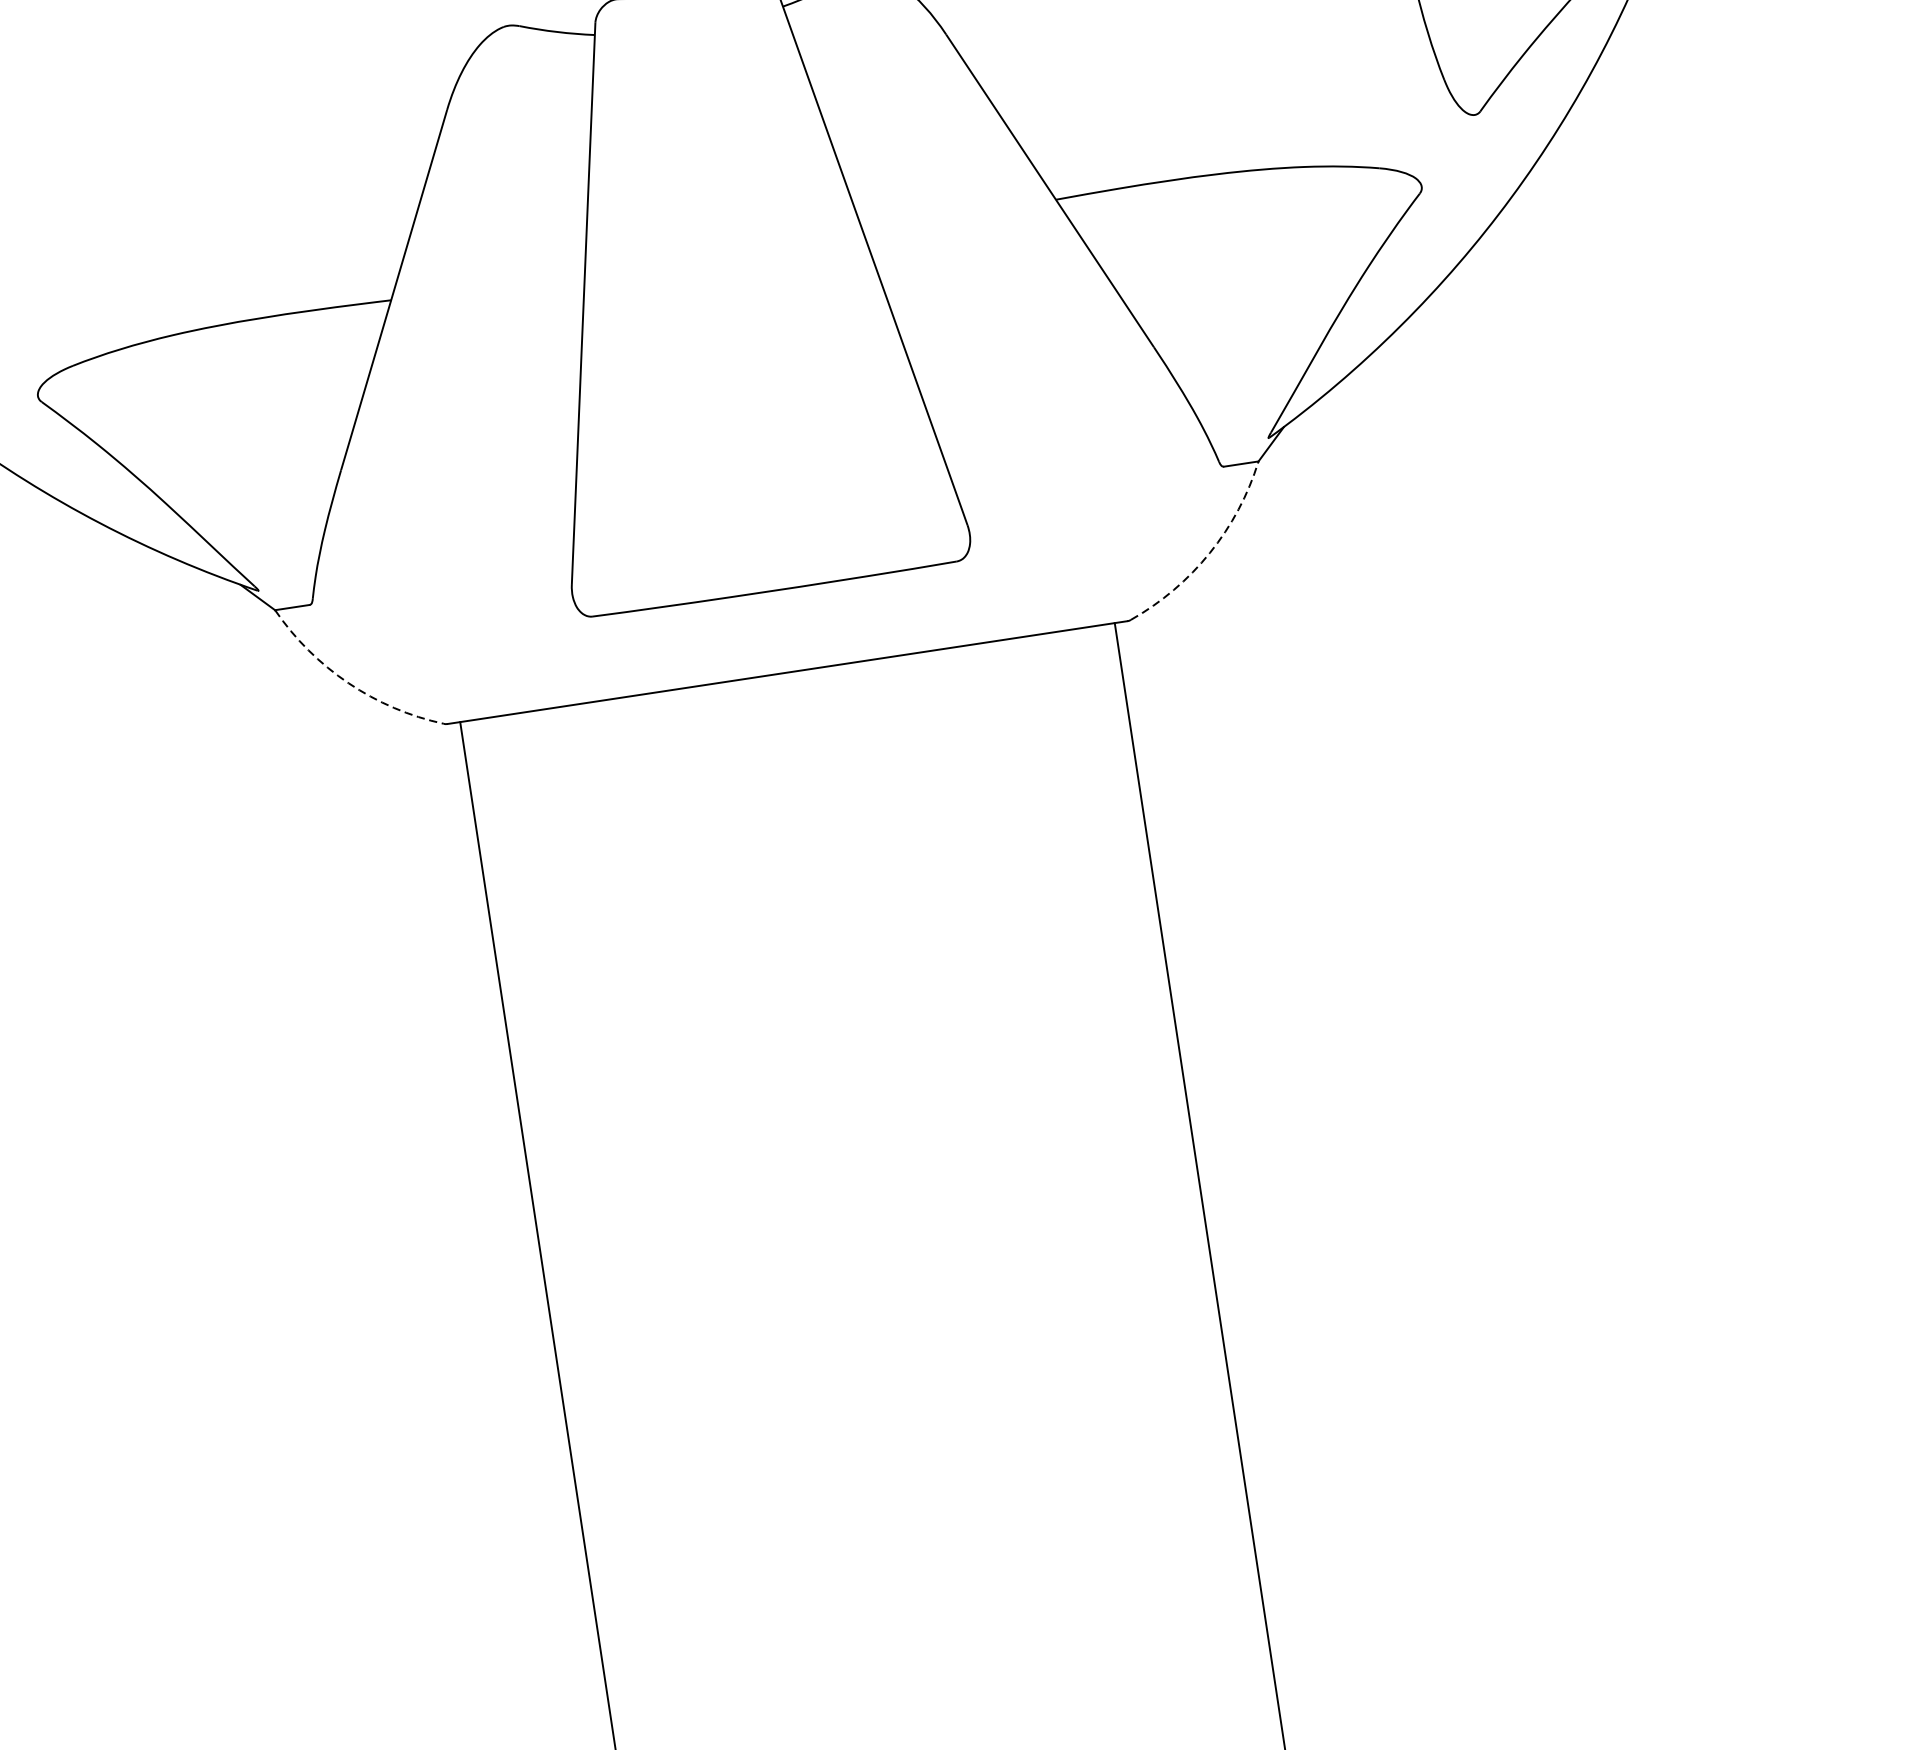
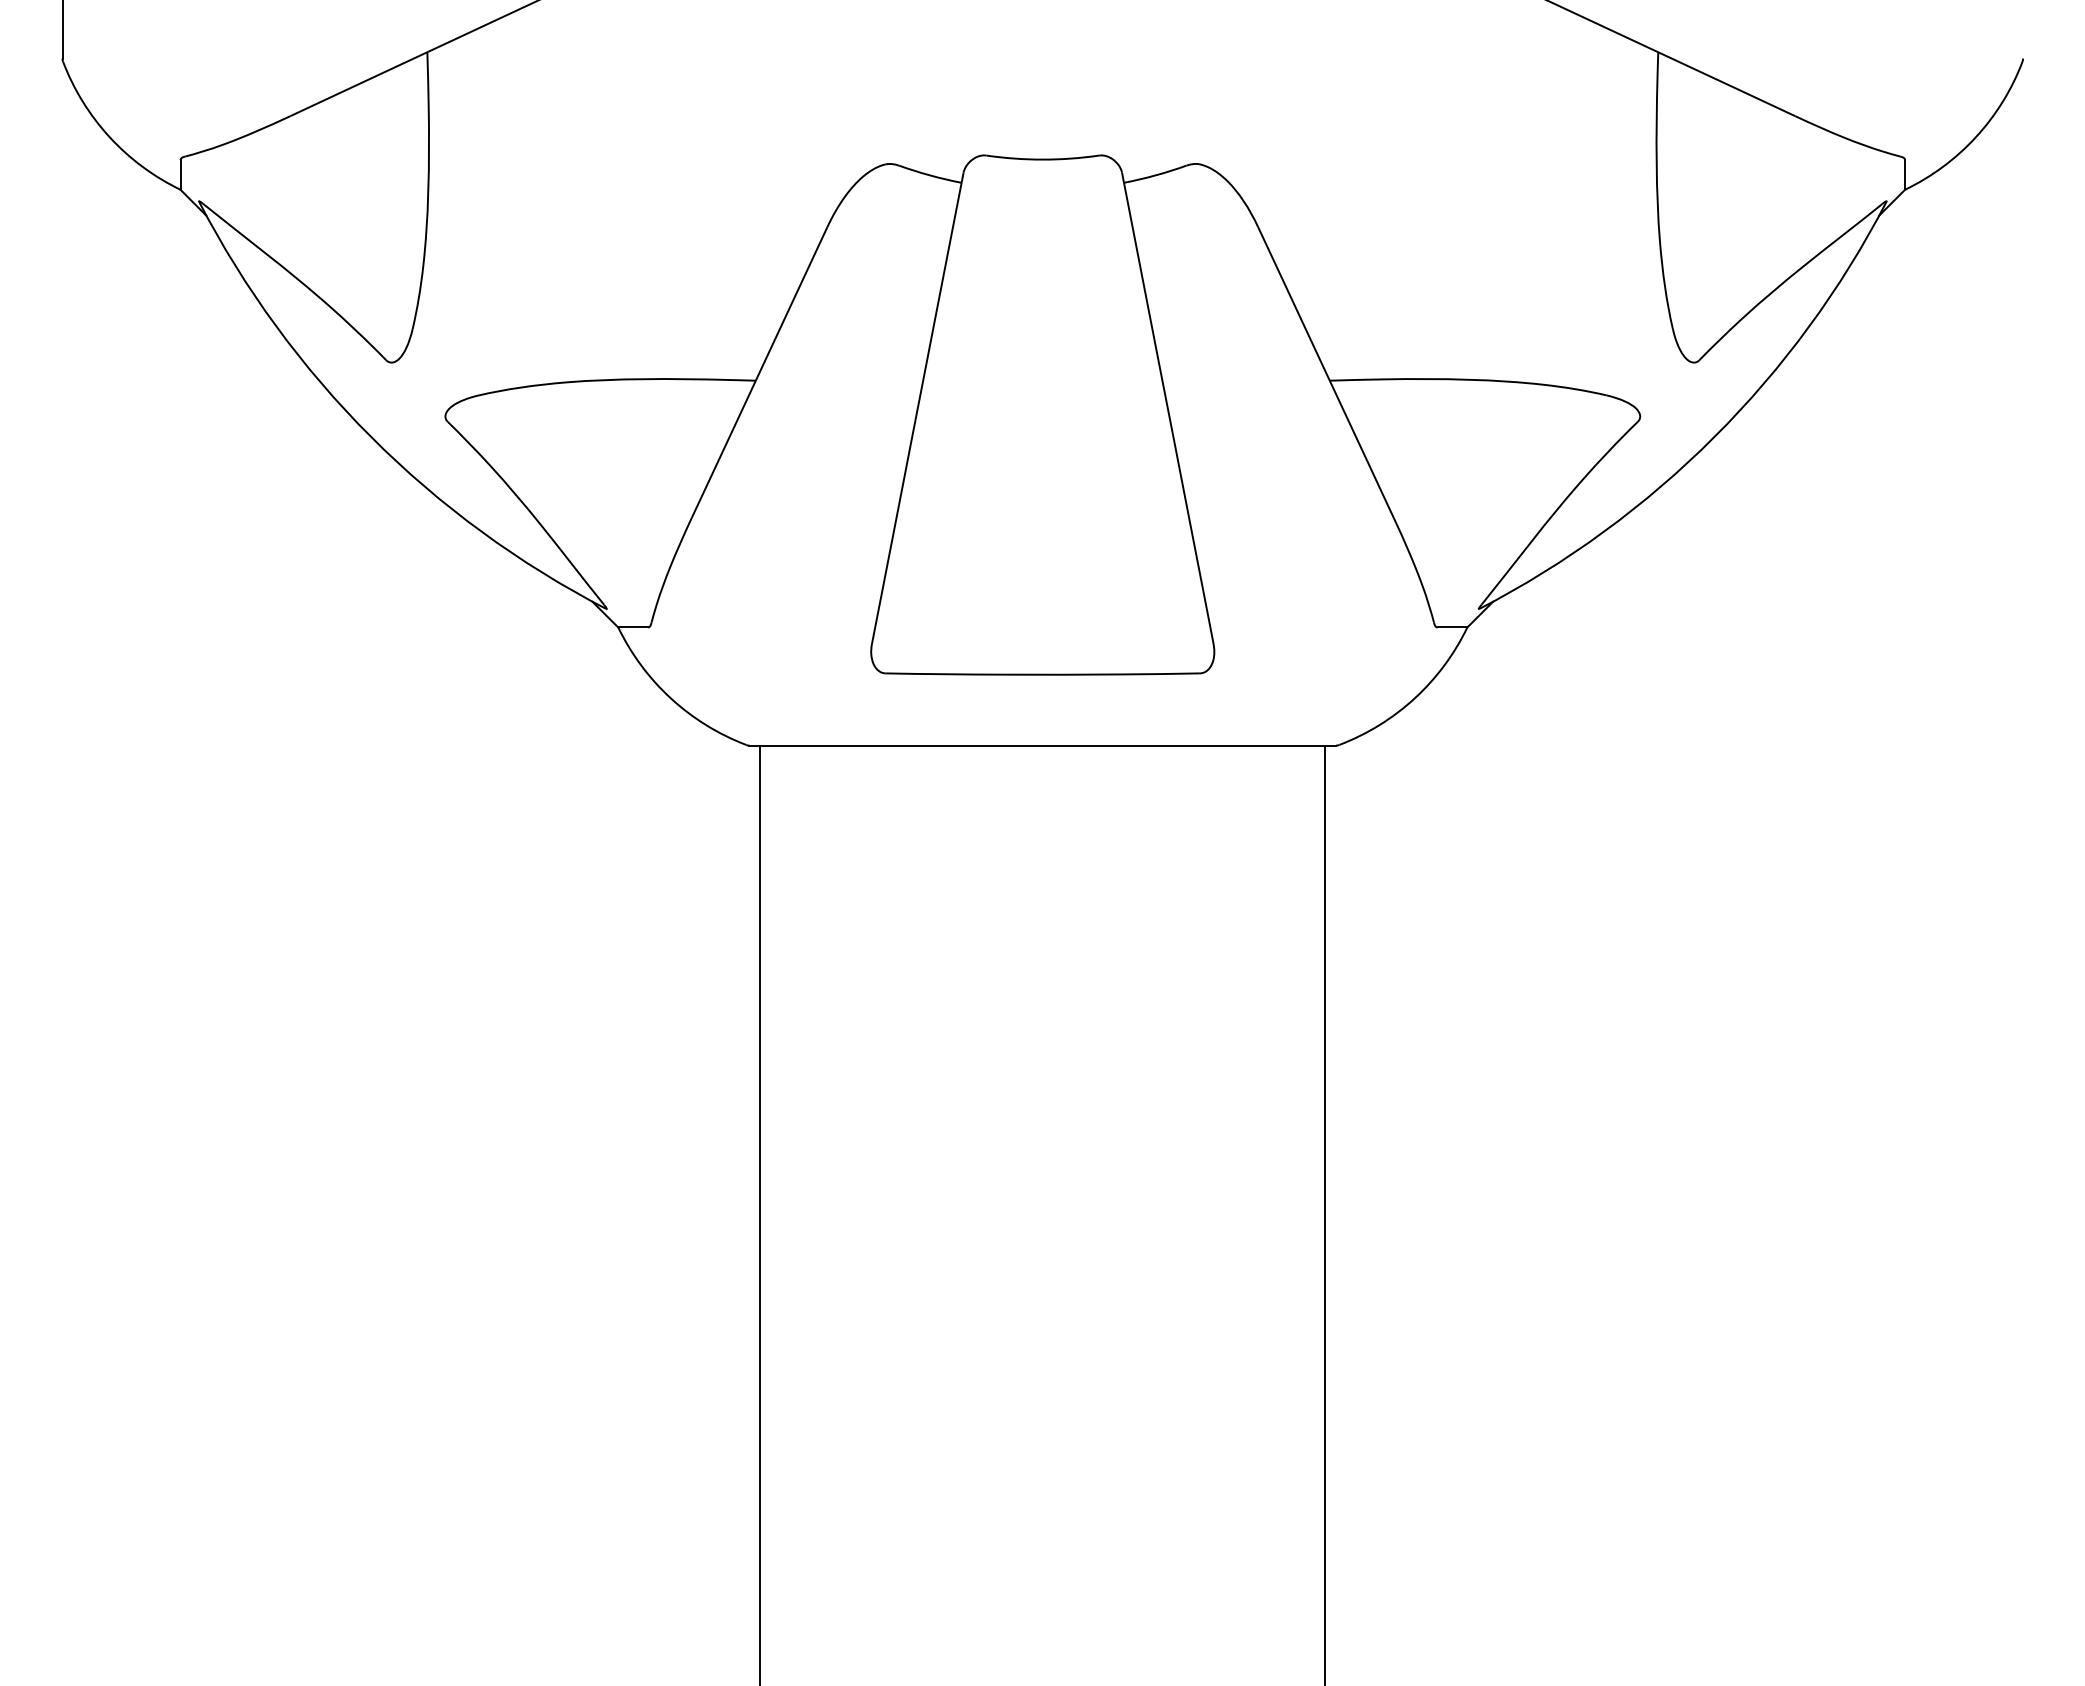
arc: (1209, 552) -> (1414, 698), dashed -> solid
arc: (348, 683) -> (670, 698), dashed -> solid

